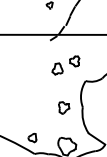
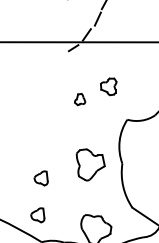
part: (57, 68) -> (79, 98), size x0.6
part: (64, 107) -> (91, 164), size x1.6
part: (34, 115) -> (41, 177), added

